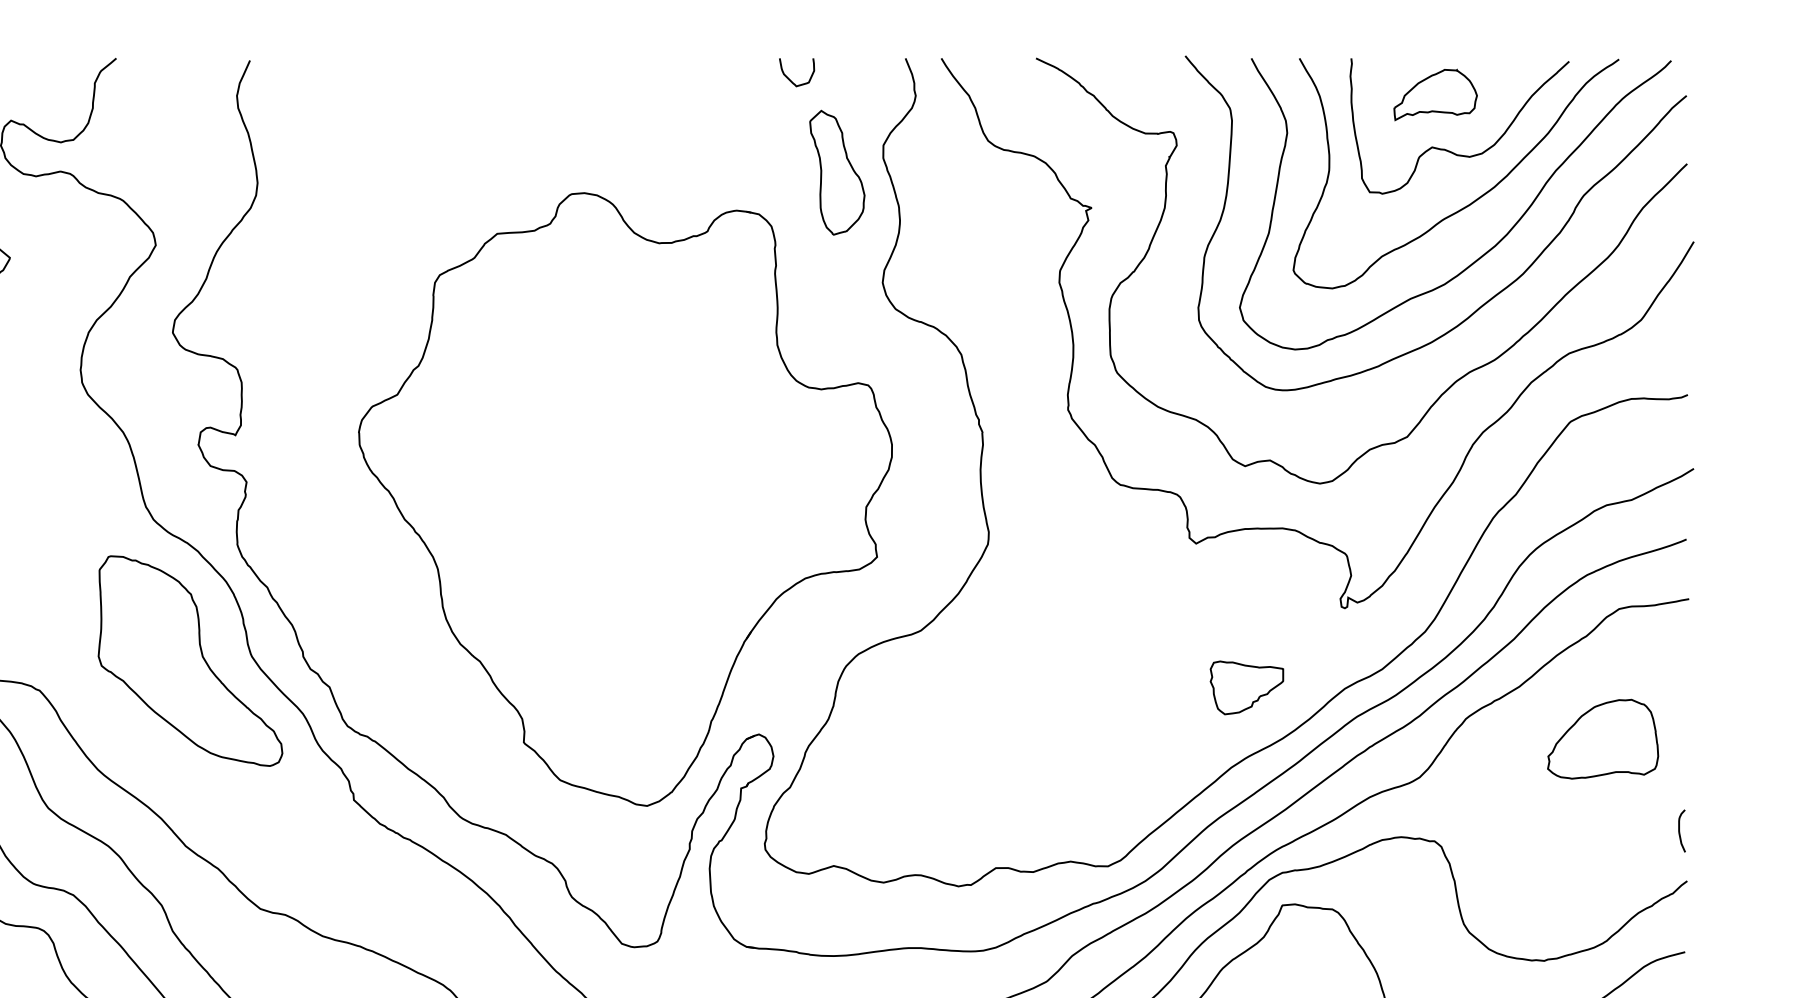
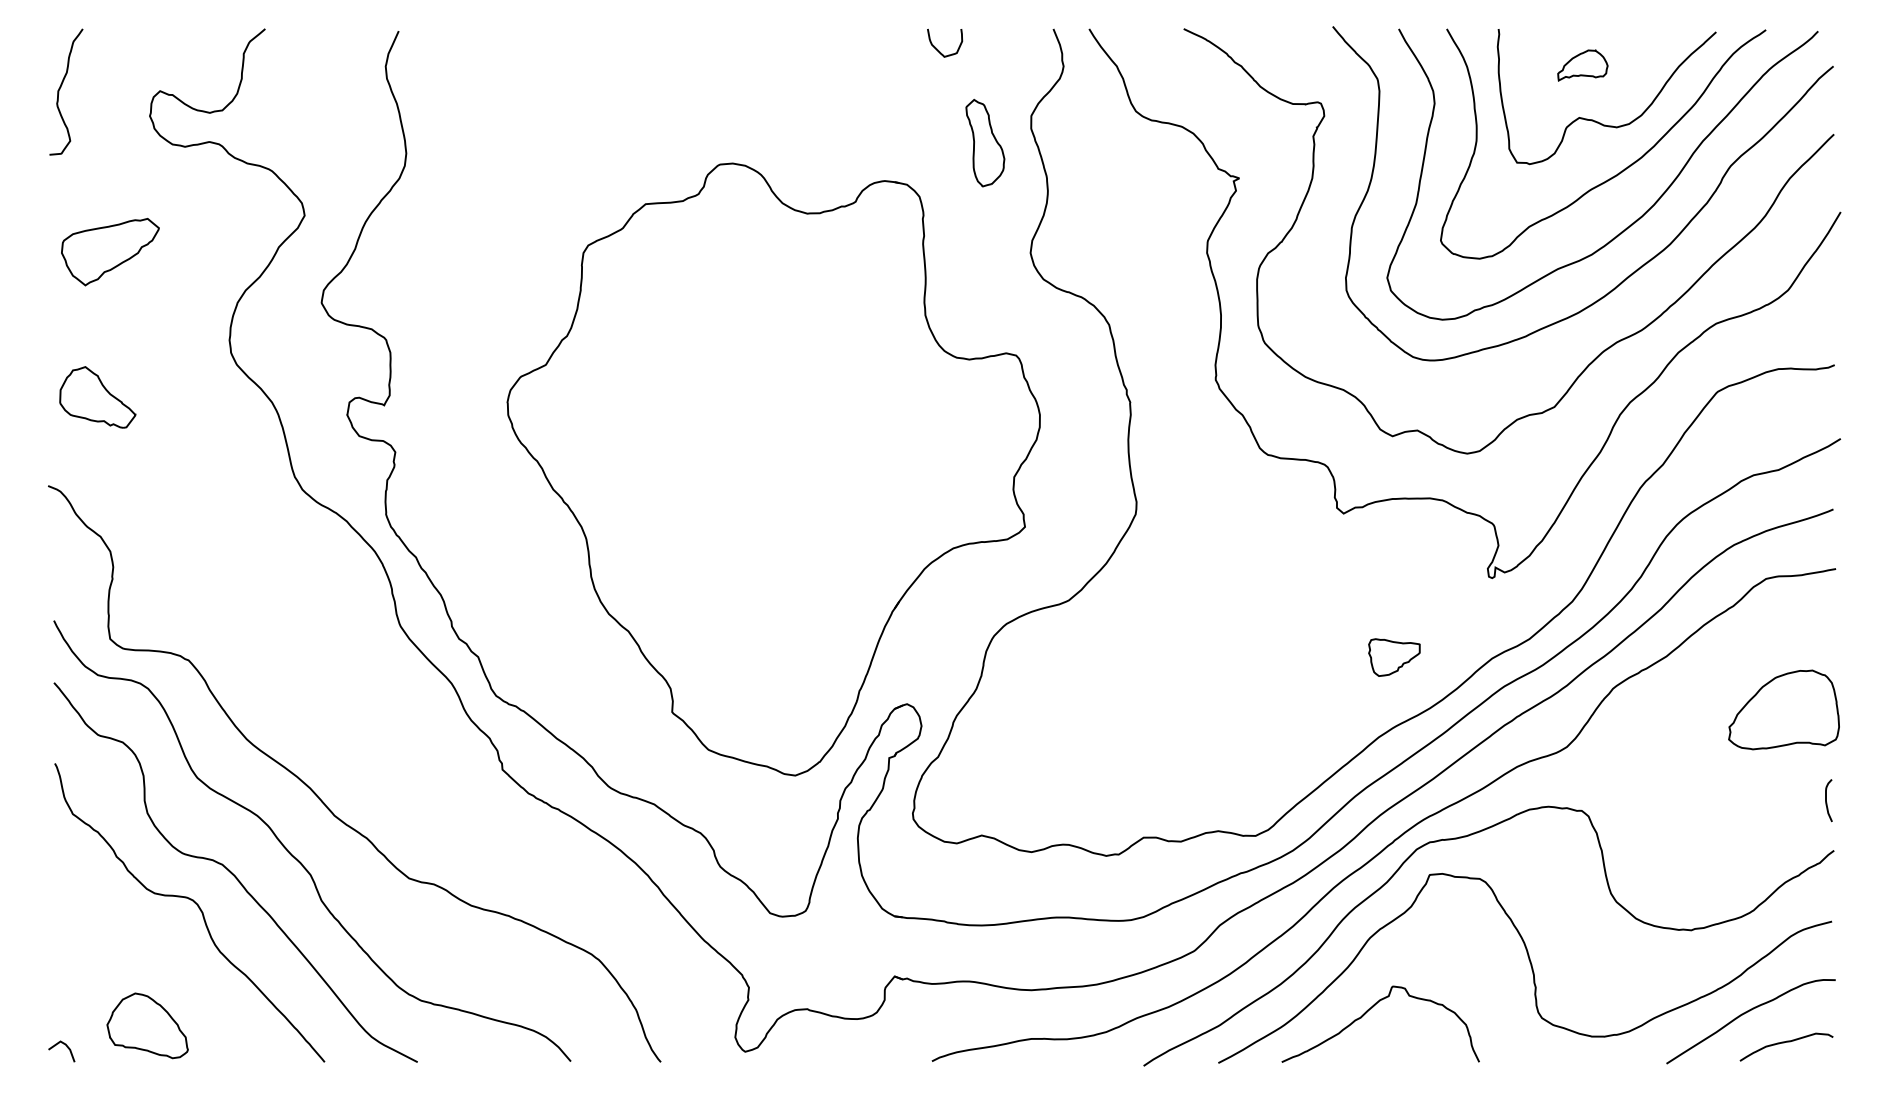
part: (1435, 94) -> (1582, 65), size x0.6
part: (837, 172) -> (985, 142), size x0.7
part: (189, 660) -> (338, 630), removed
part: (1247, 687) -> (1394, 657), size x0.7
part: (1602, 738) -> (1783, 709), moved

